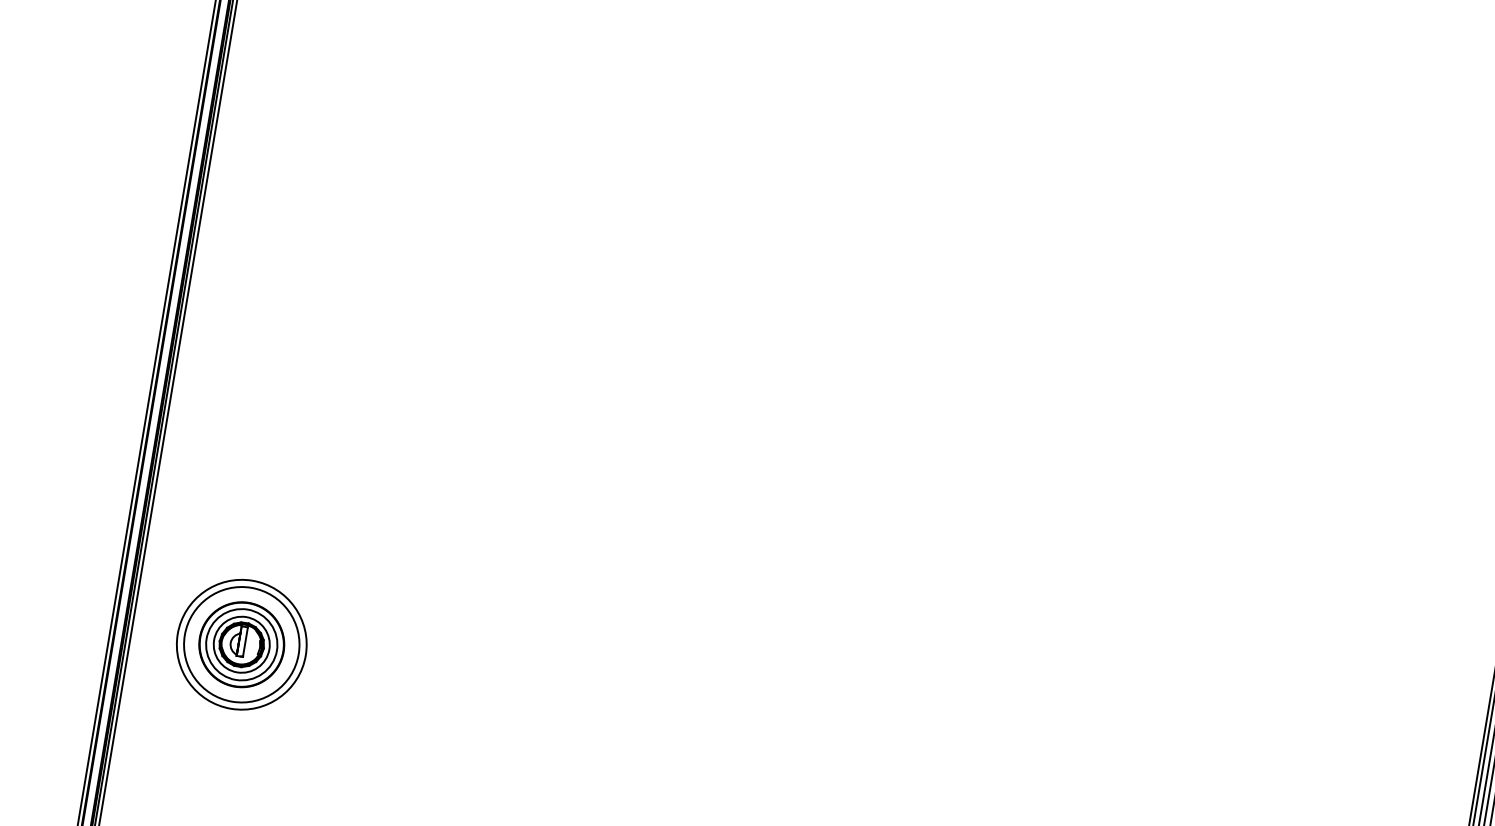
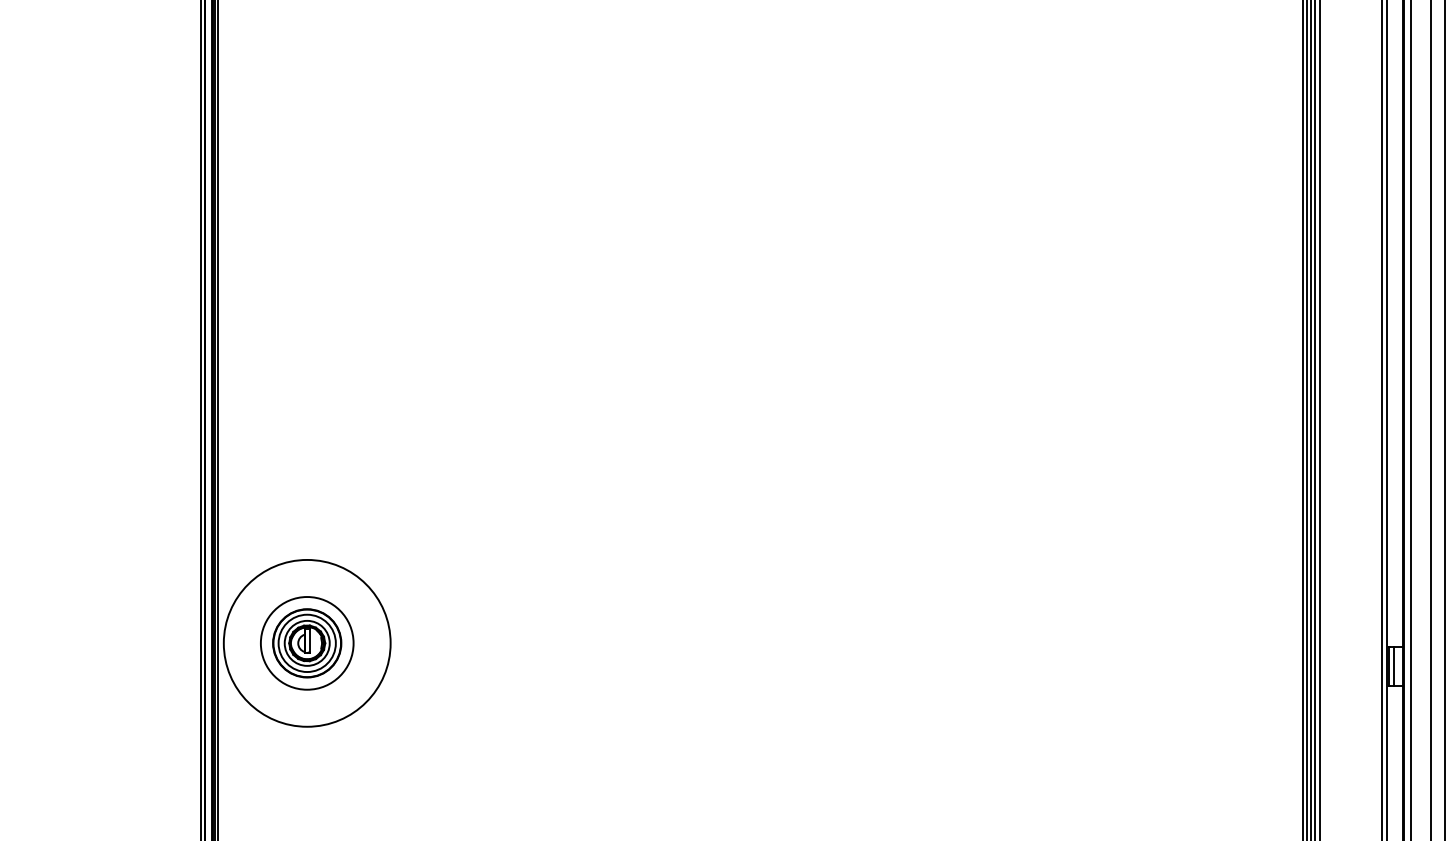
circle: (242, 644) -> (307, 643), size x1.6

